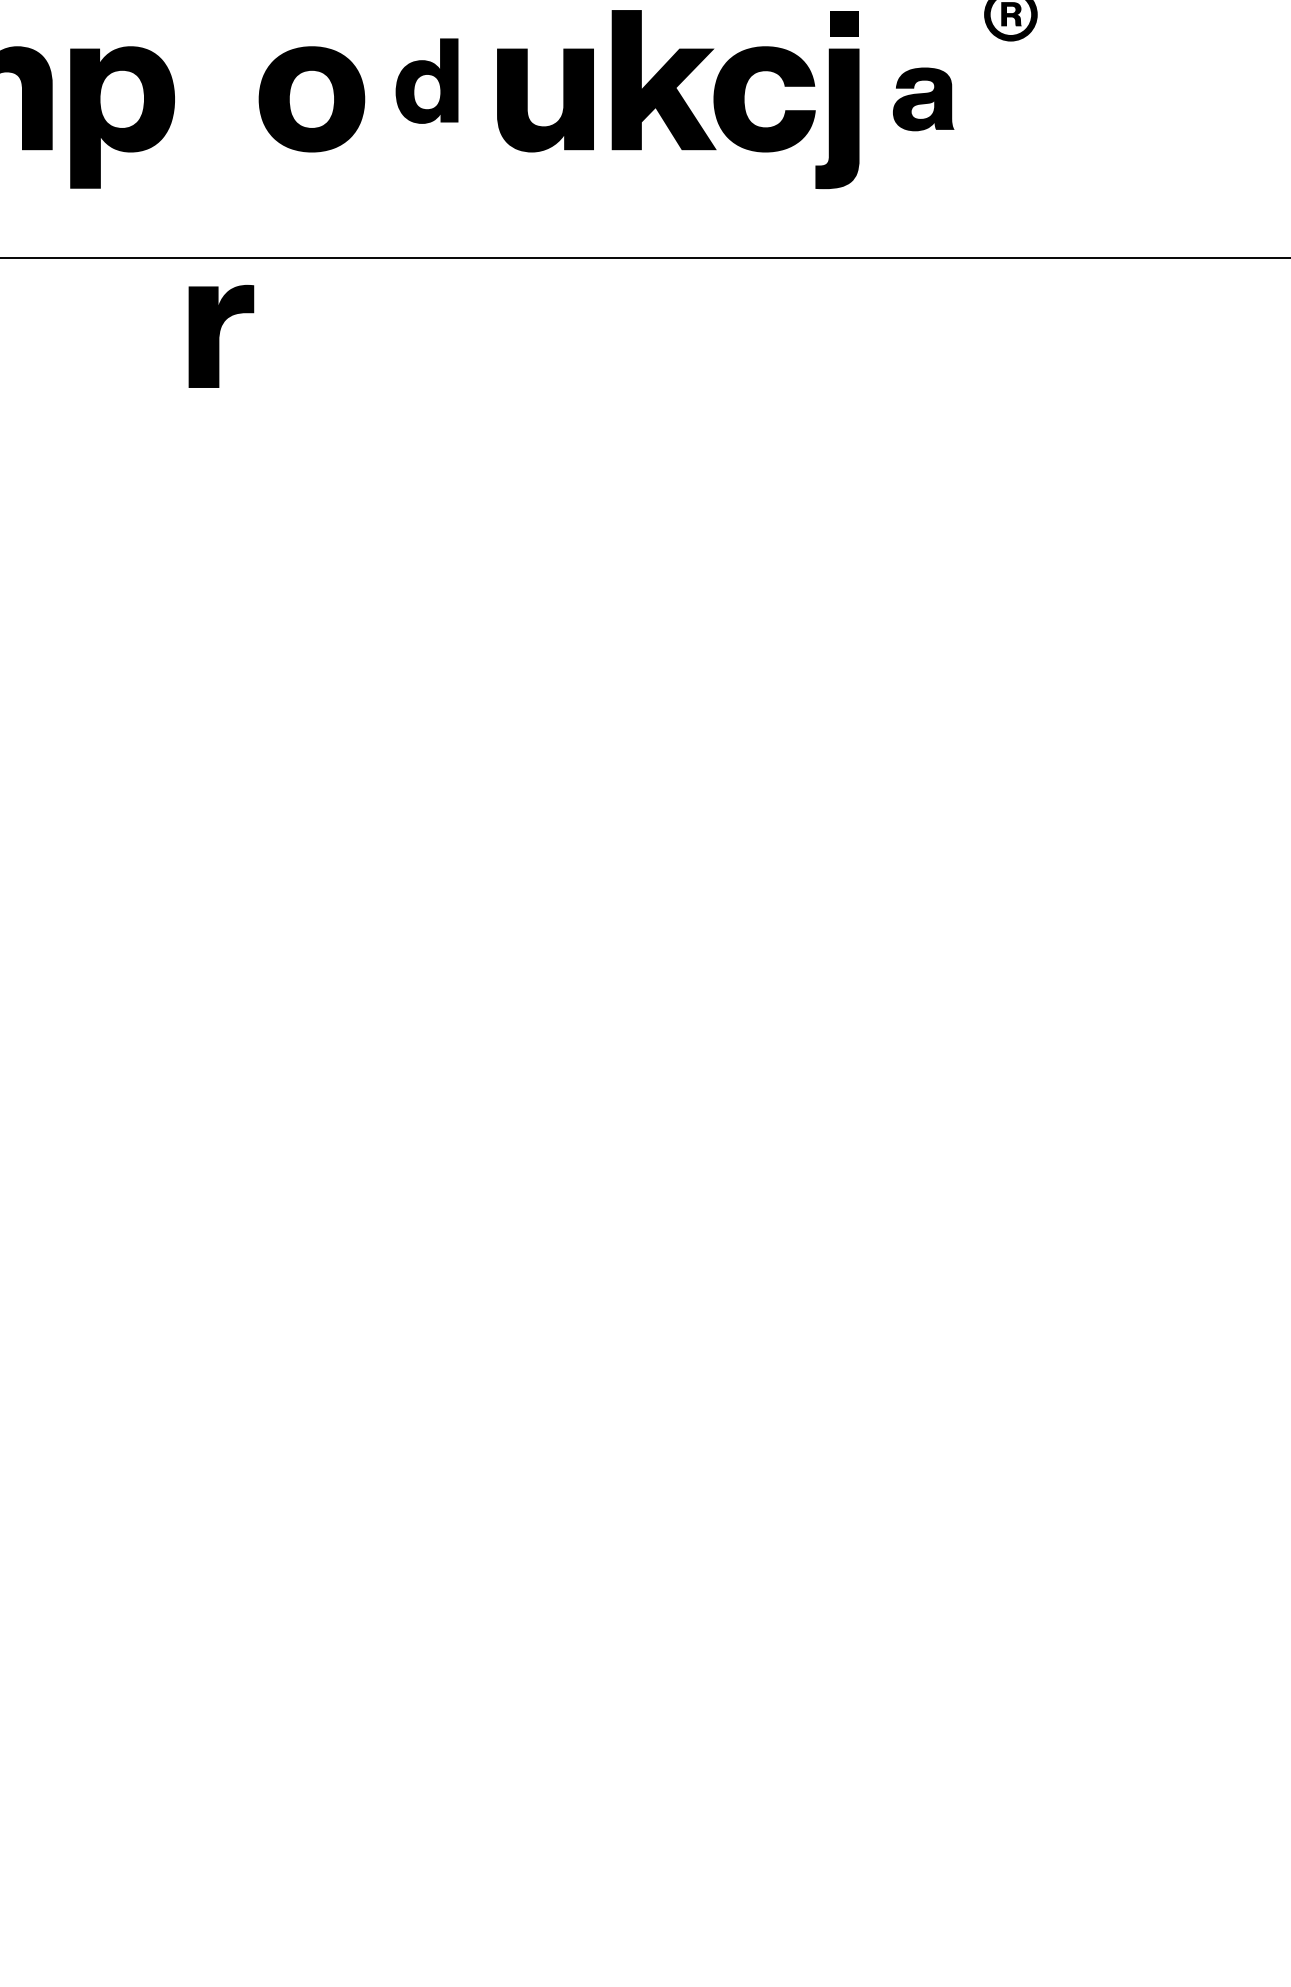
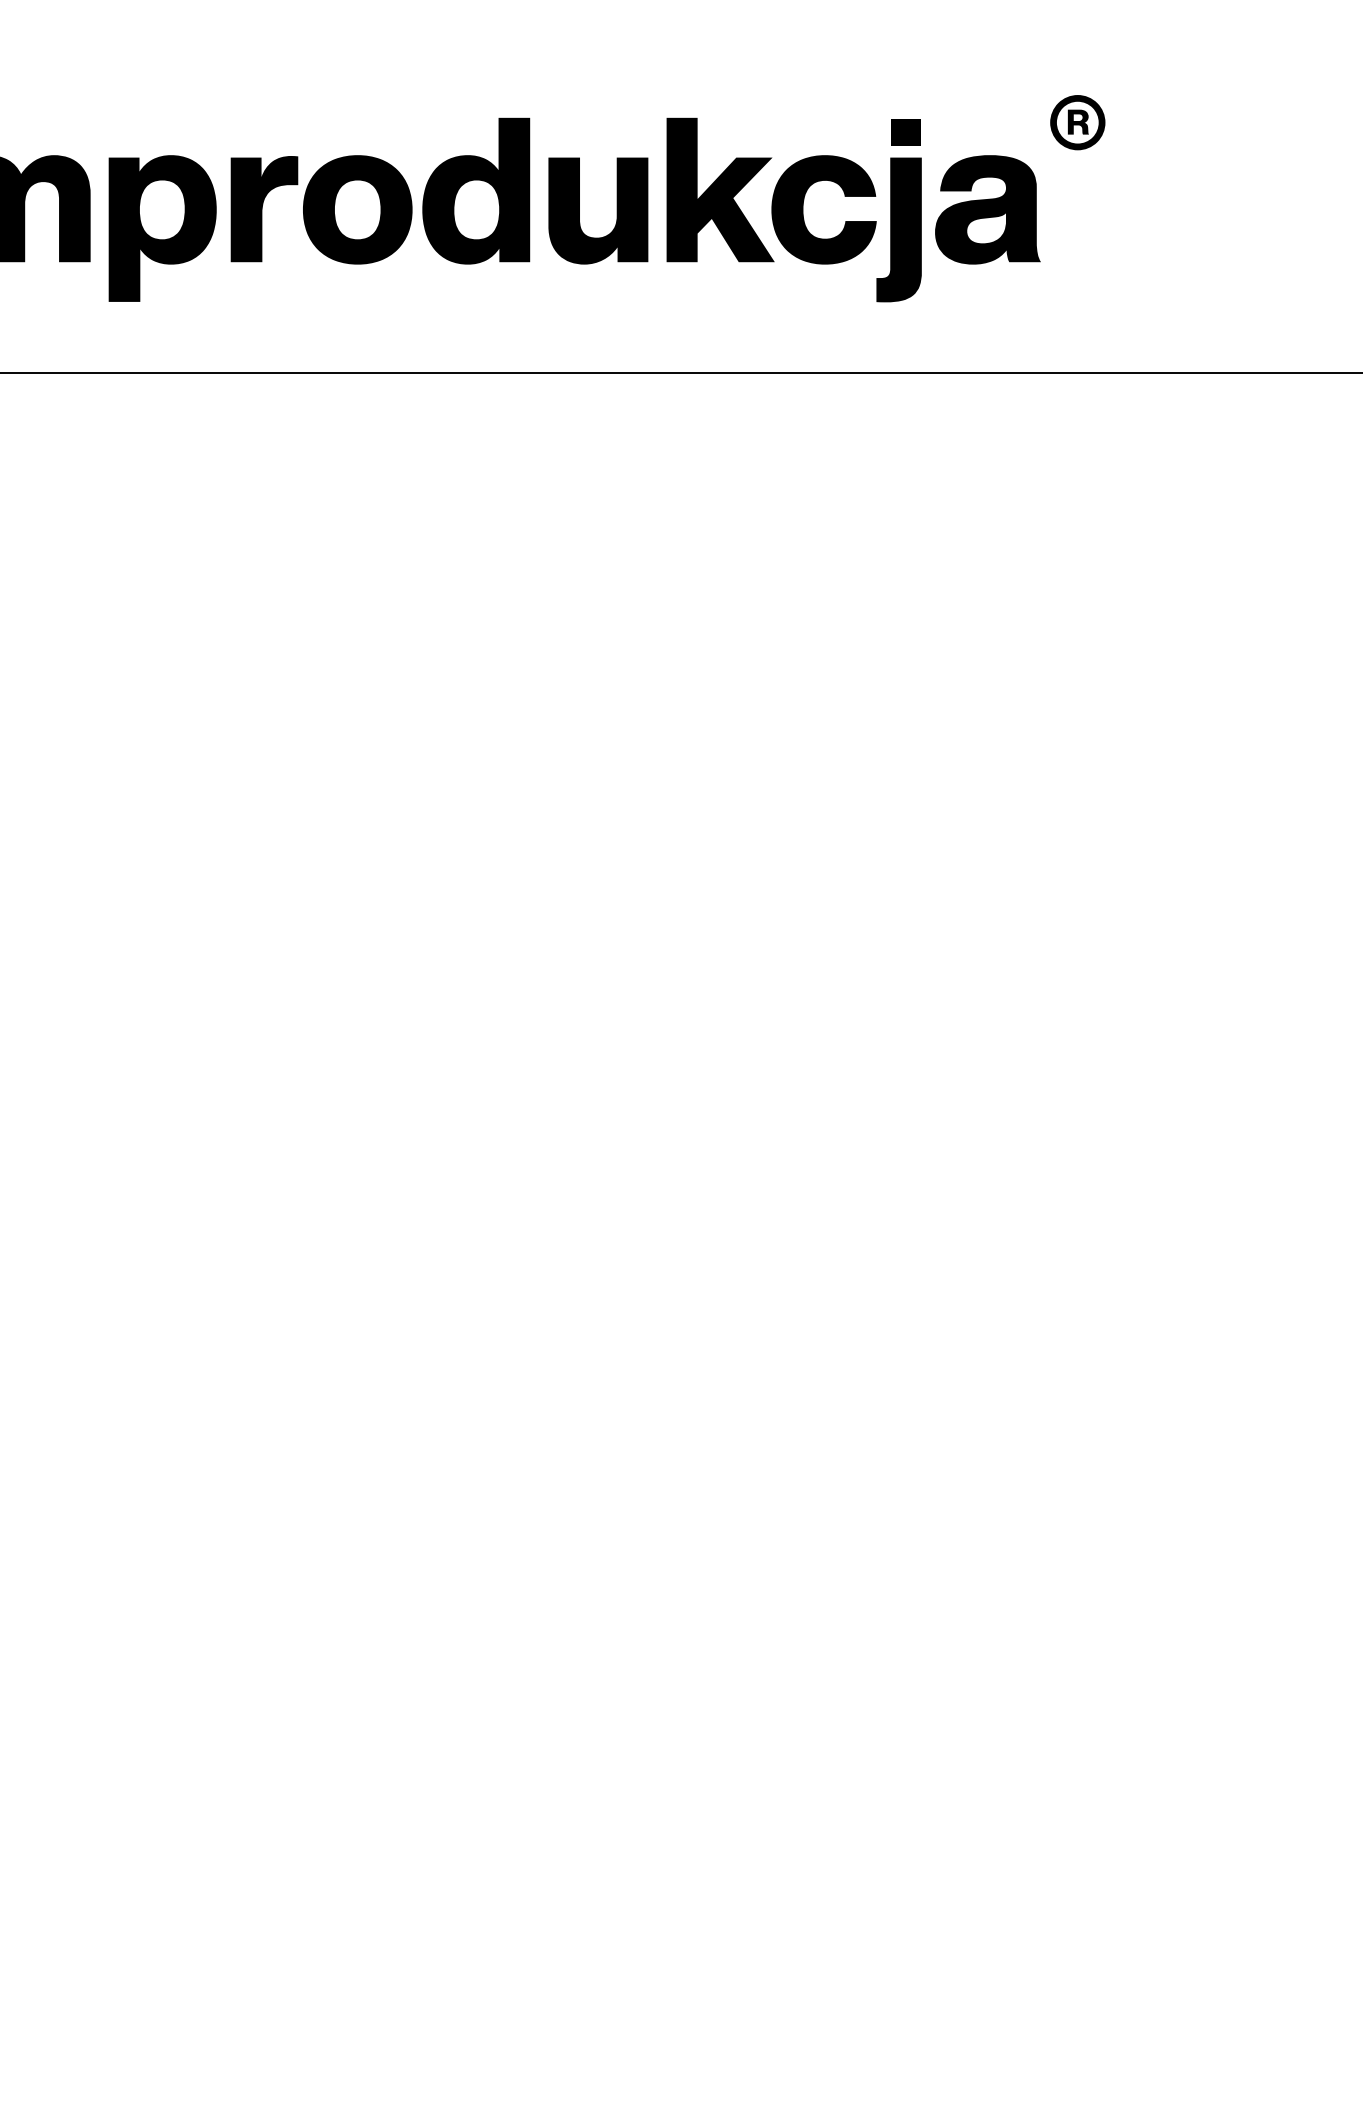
part: (427, 80) -> (476, 190), size x1.67
part: (923, 99) -> (987, 209), size x1.67
part: (221, 336) -> (264, 209), moved

